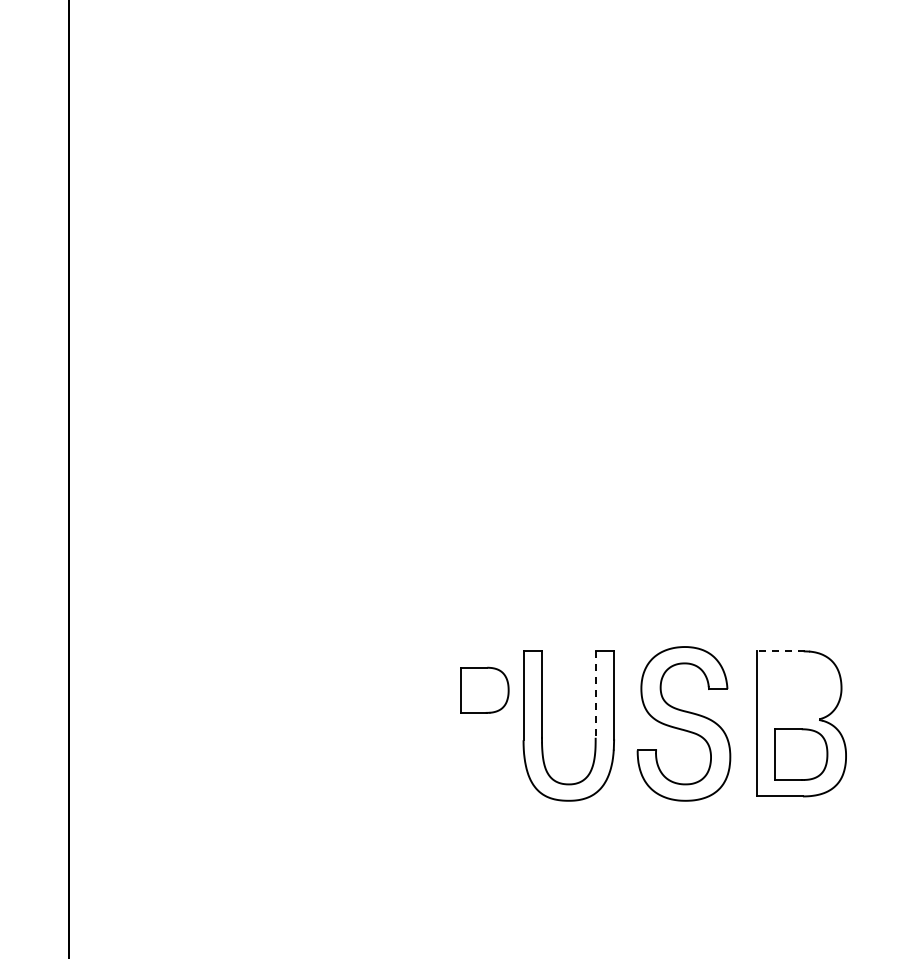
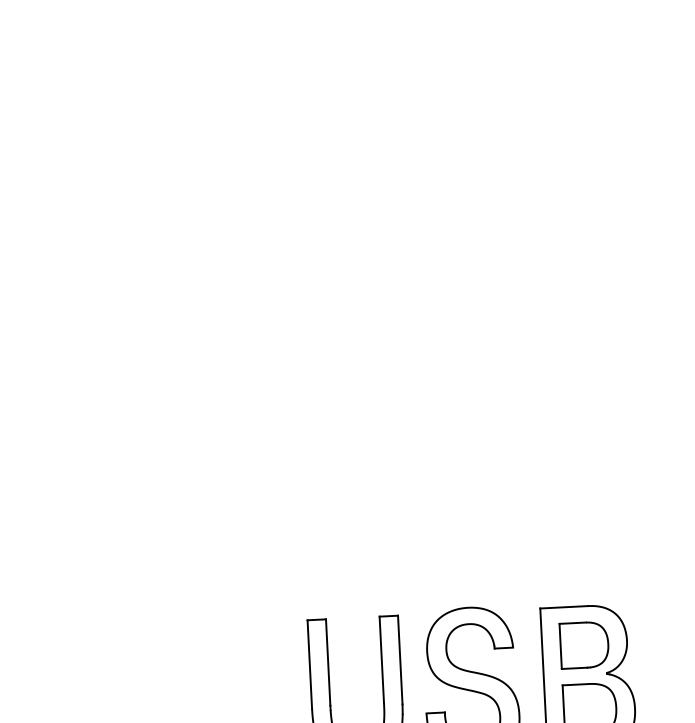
line: (780, 651) -> (564, 607), dashed -> solid
part: (484, 689) -> (584, 644), moved
line: (595, 695) -> (381, 660), dashed -> solid

